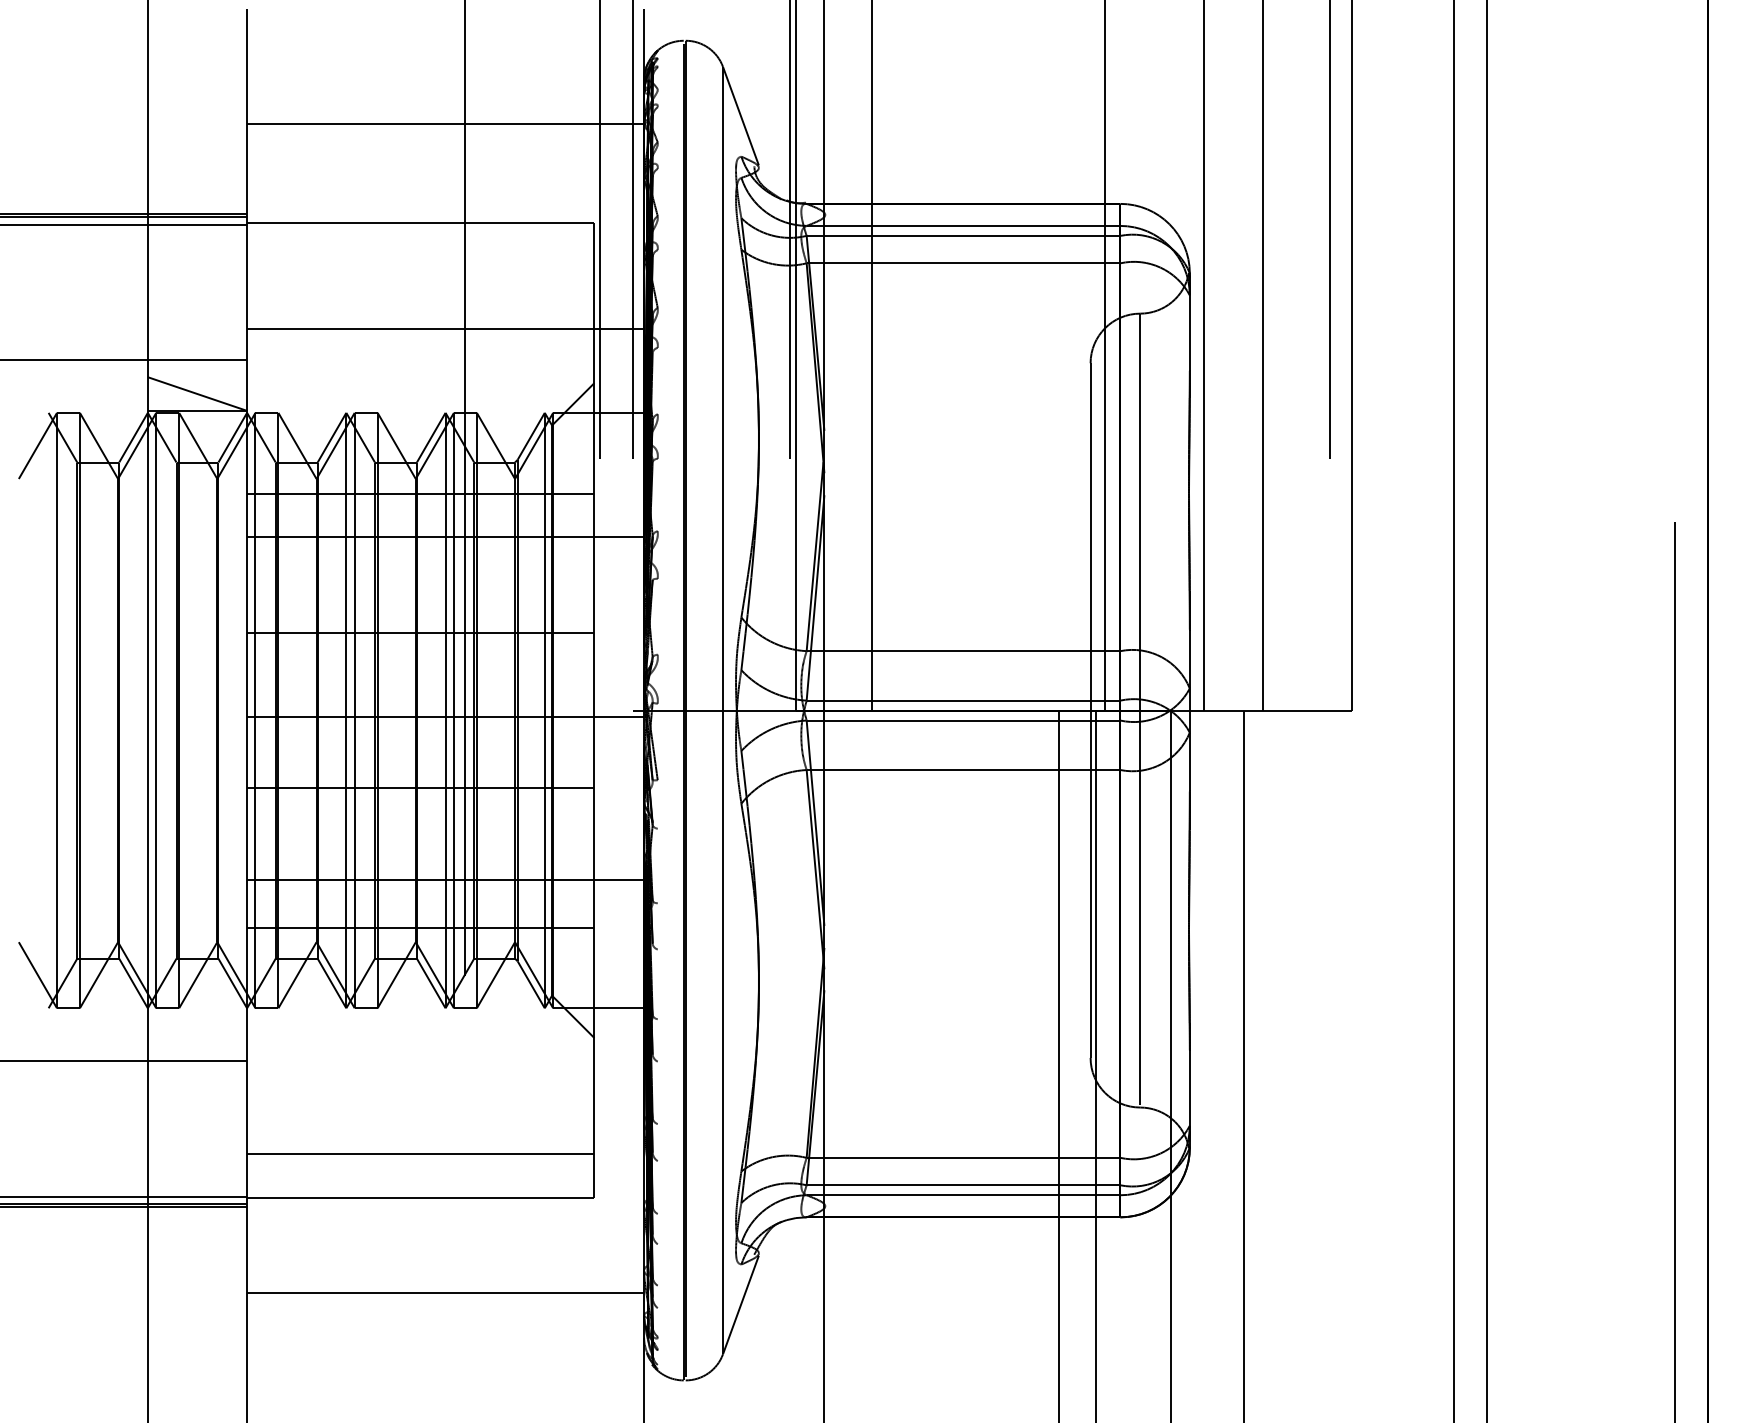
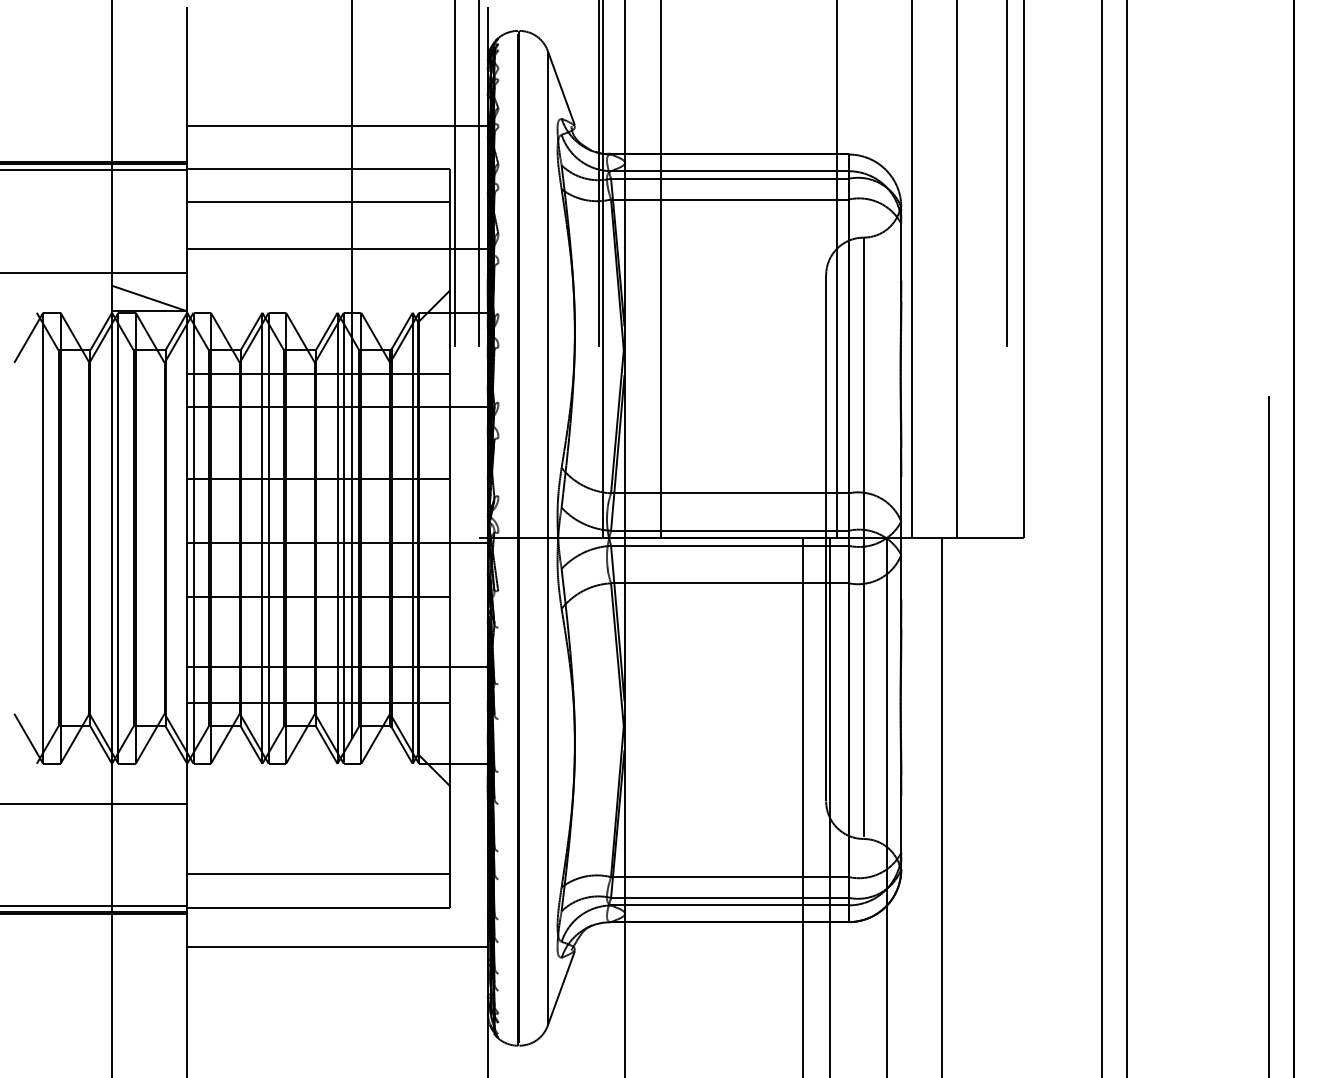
line: (445, 123) -> (337, 126), moved
line: (420, 267) -> (318, 202), added
line: (445, 1293) -> (337, 947), moved

